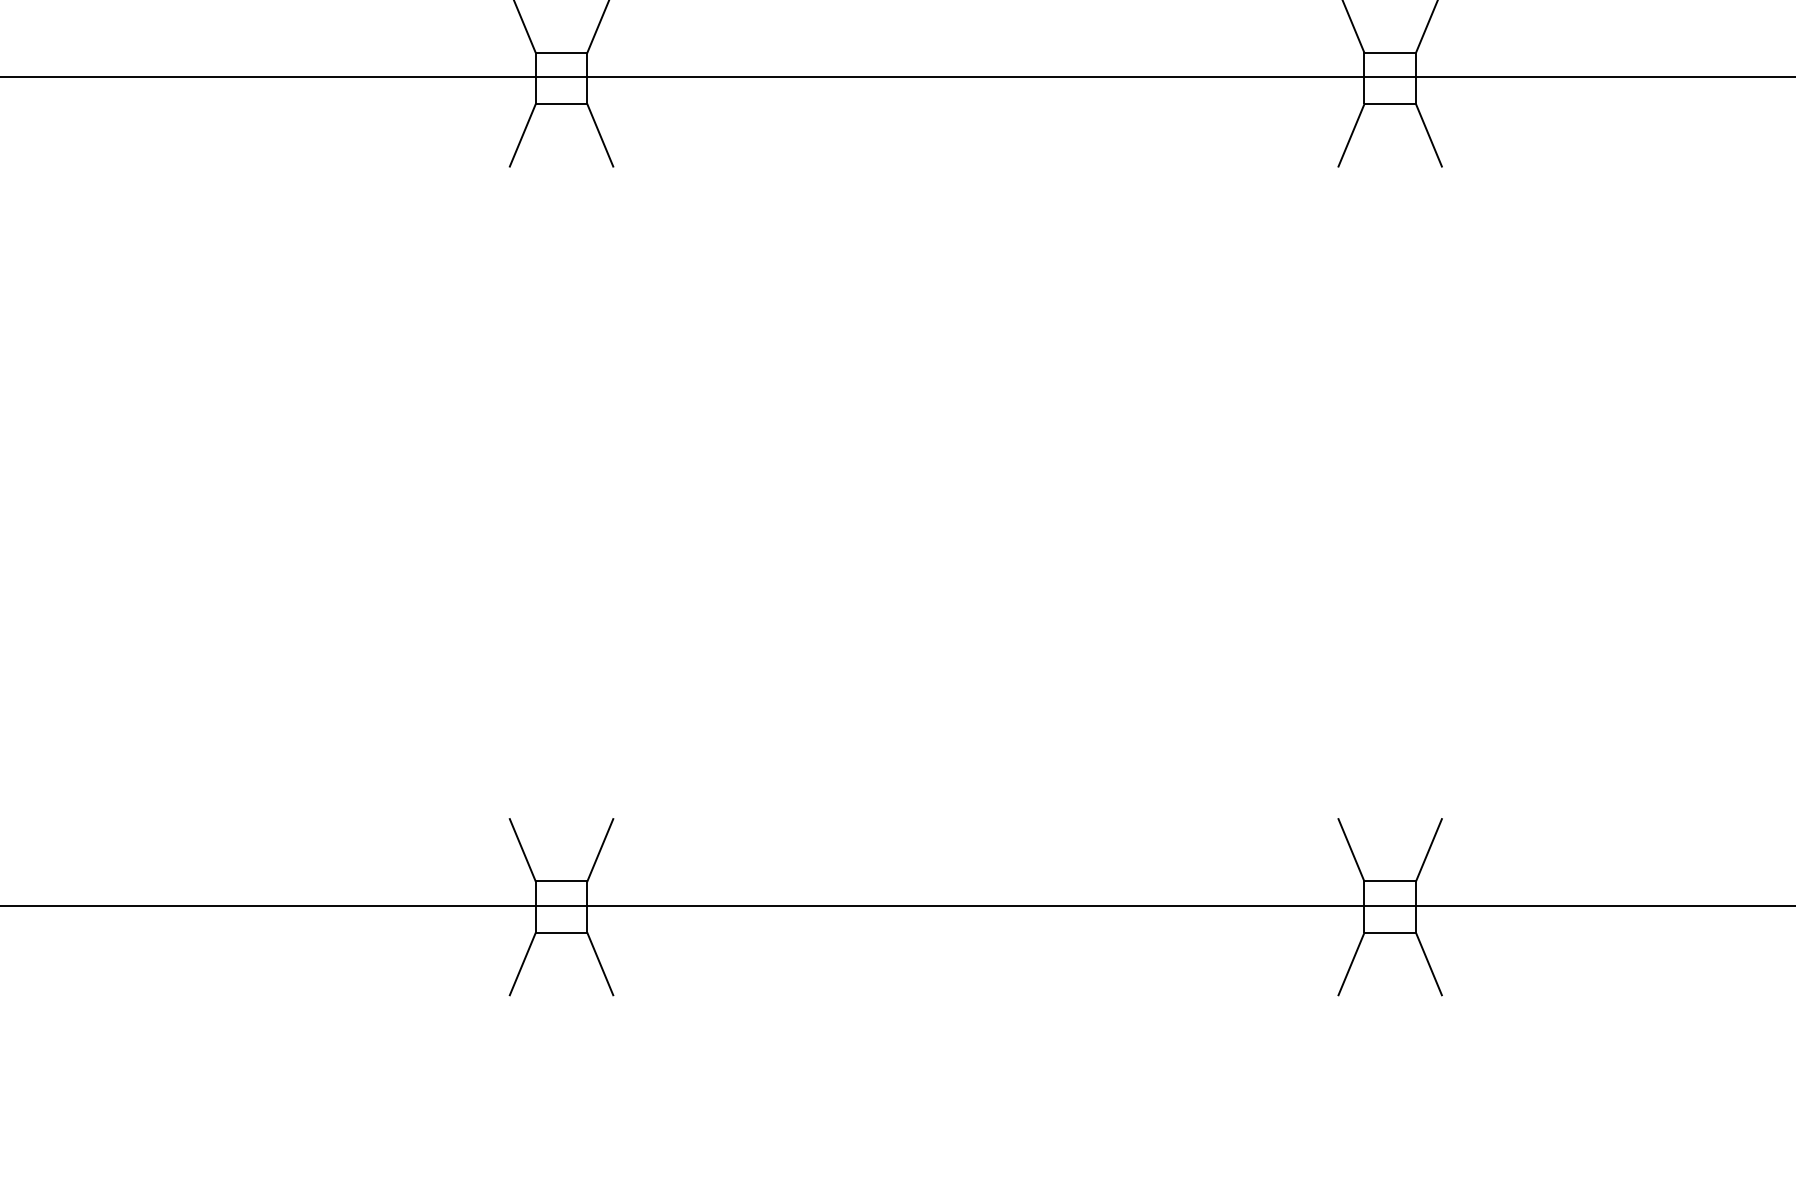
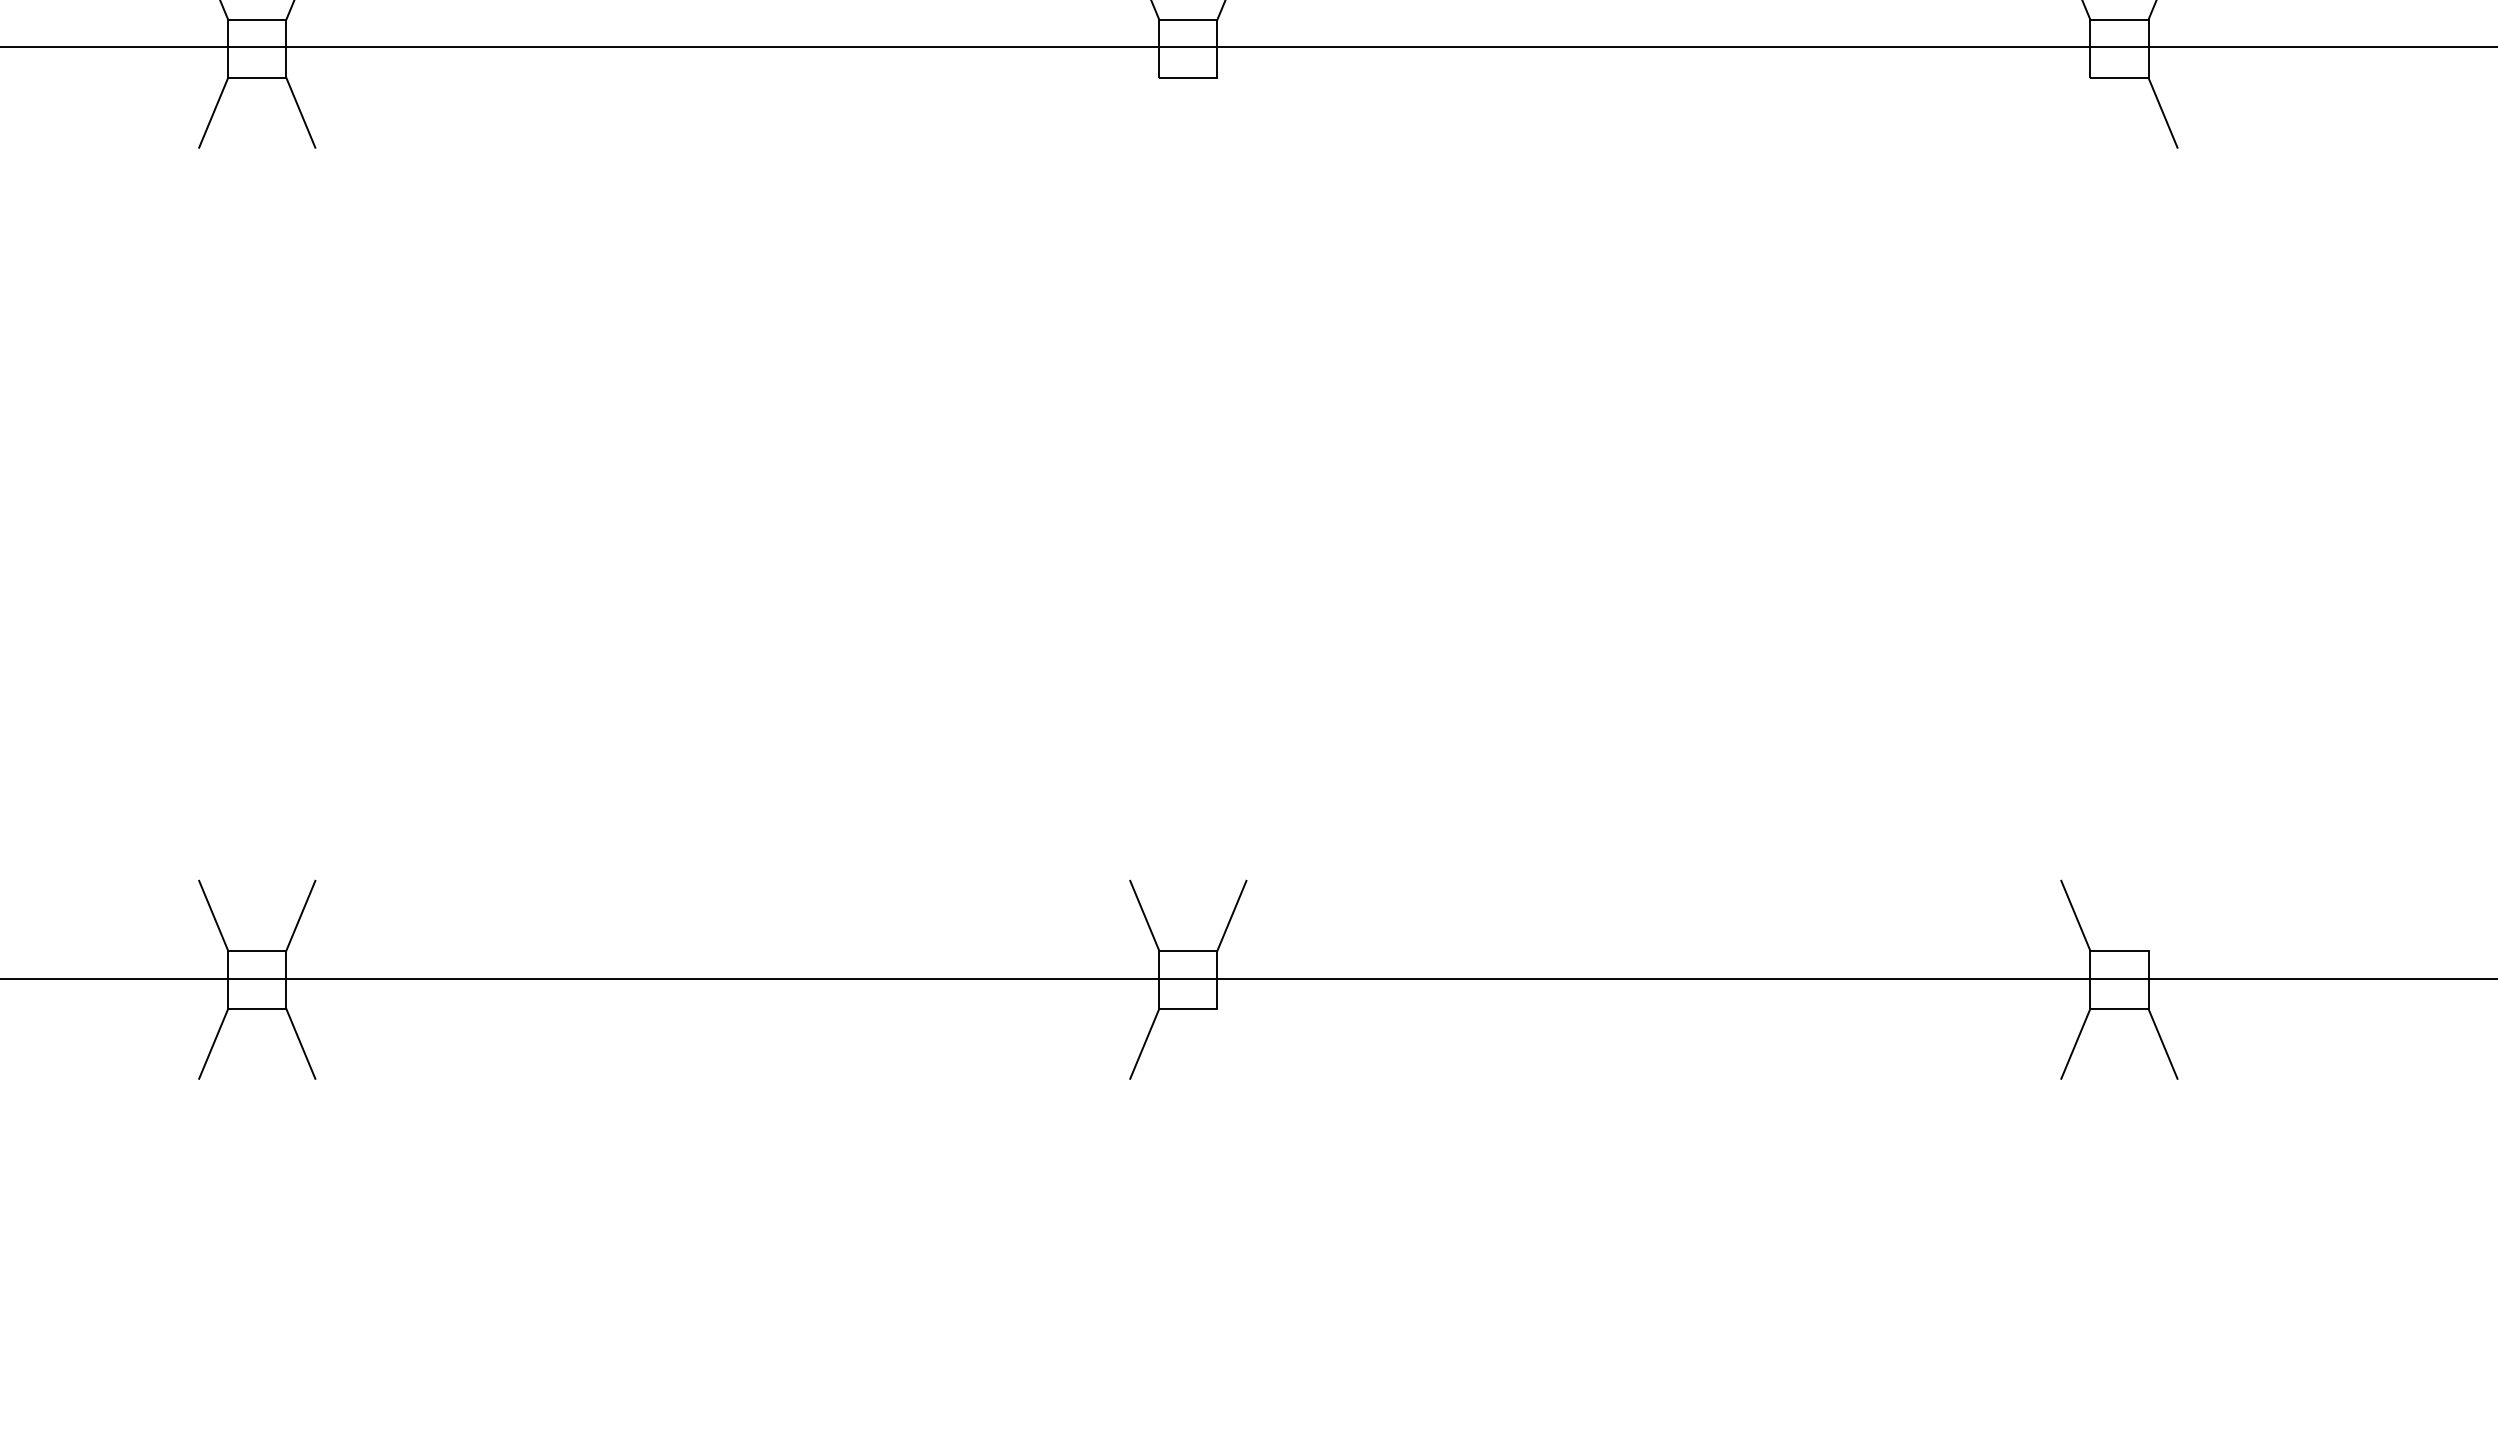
line: (522, 135) -> (1144, 112), removed
line: (599, 135) -> (1231, 112), removed
line: (1351, 135) -> (2075, 112), removed
line: (1428, 849) -> (2162, 915), removed
line: (599, 963) -> (1231, 1043), removed

